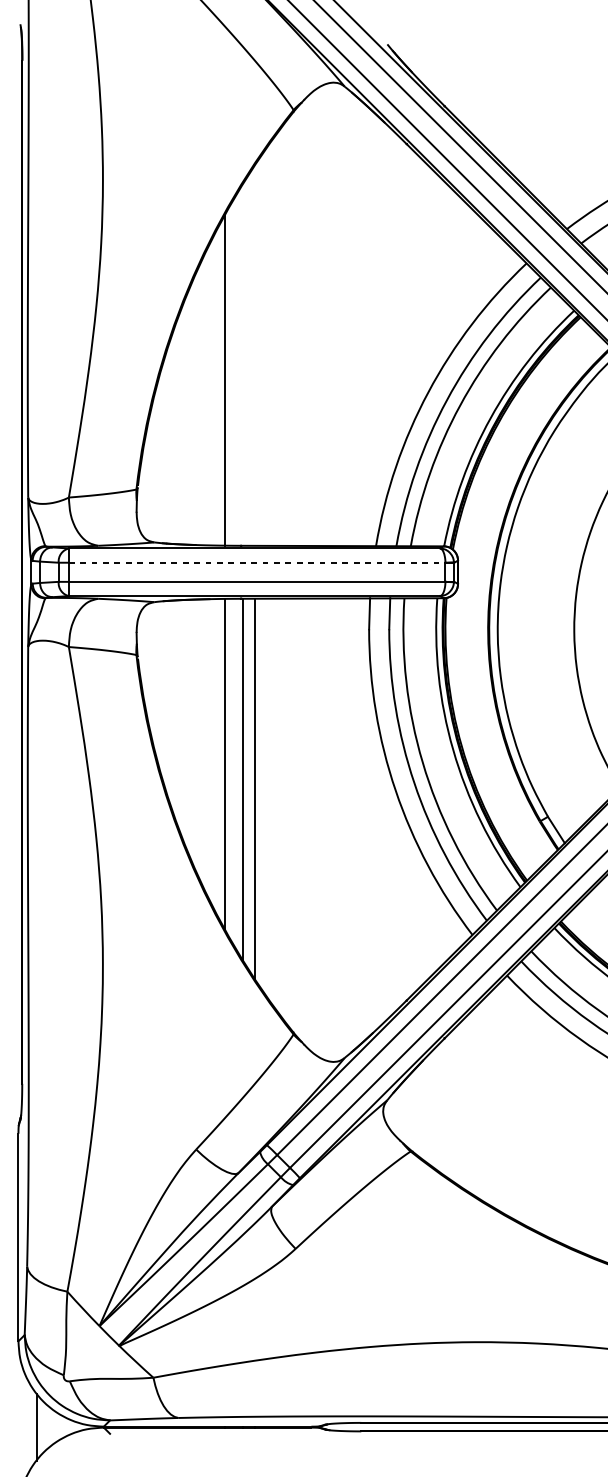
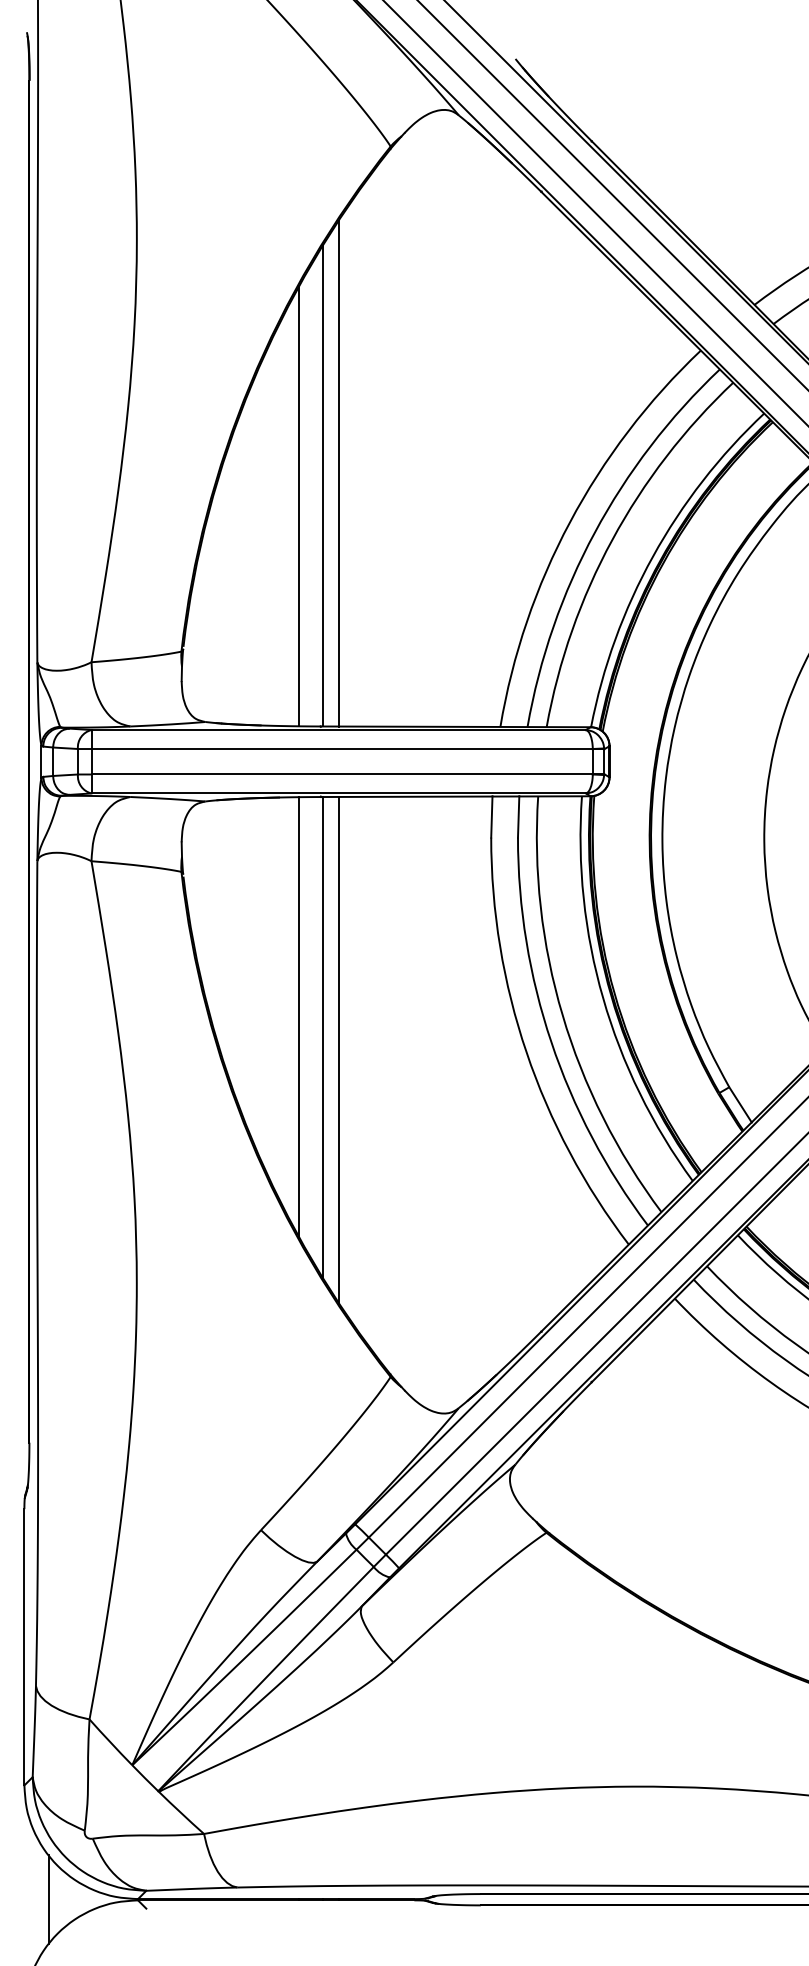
line: (254, 355) -> (338, 473), added
line: (243, 364) -> (323, 485), added
line: (257, 563) -> (342, 749), dashed -> solid

